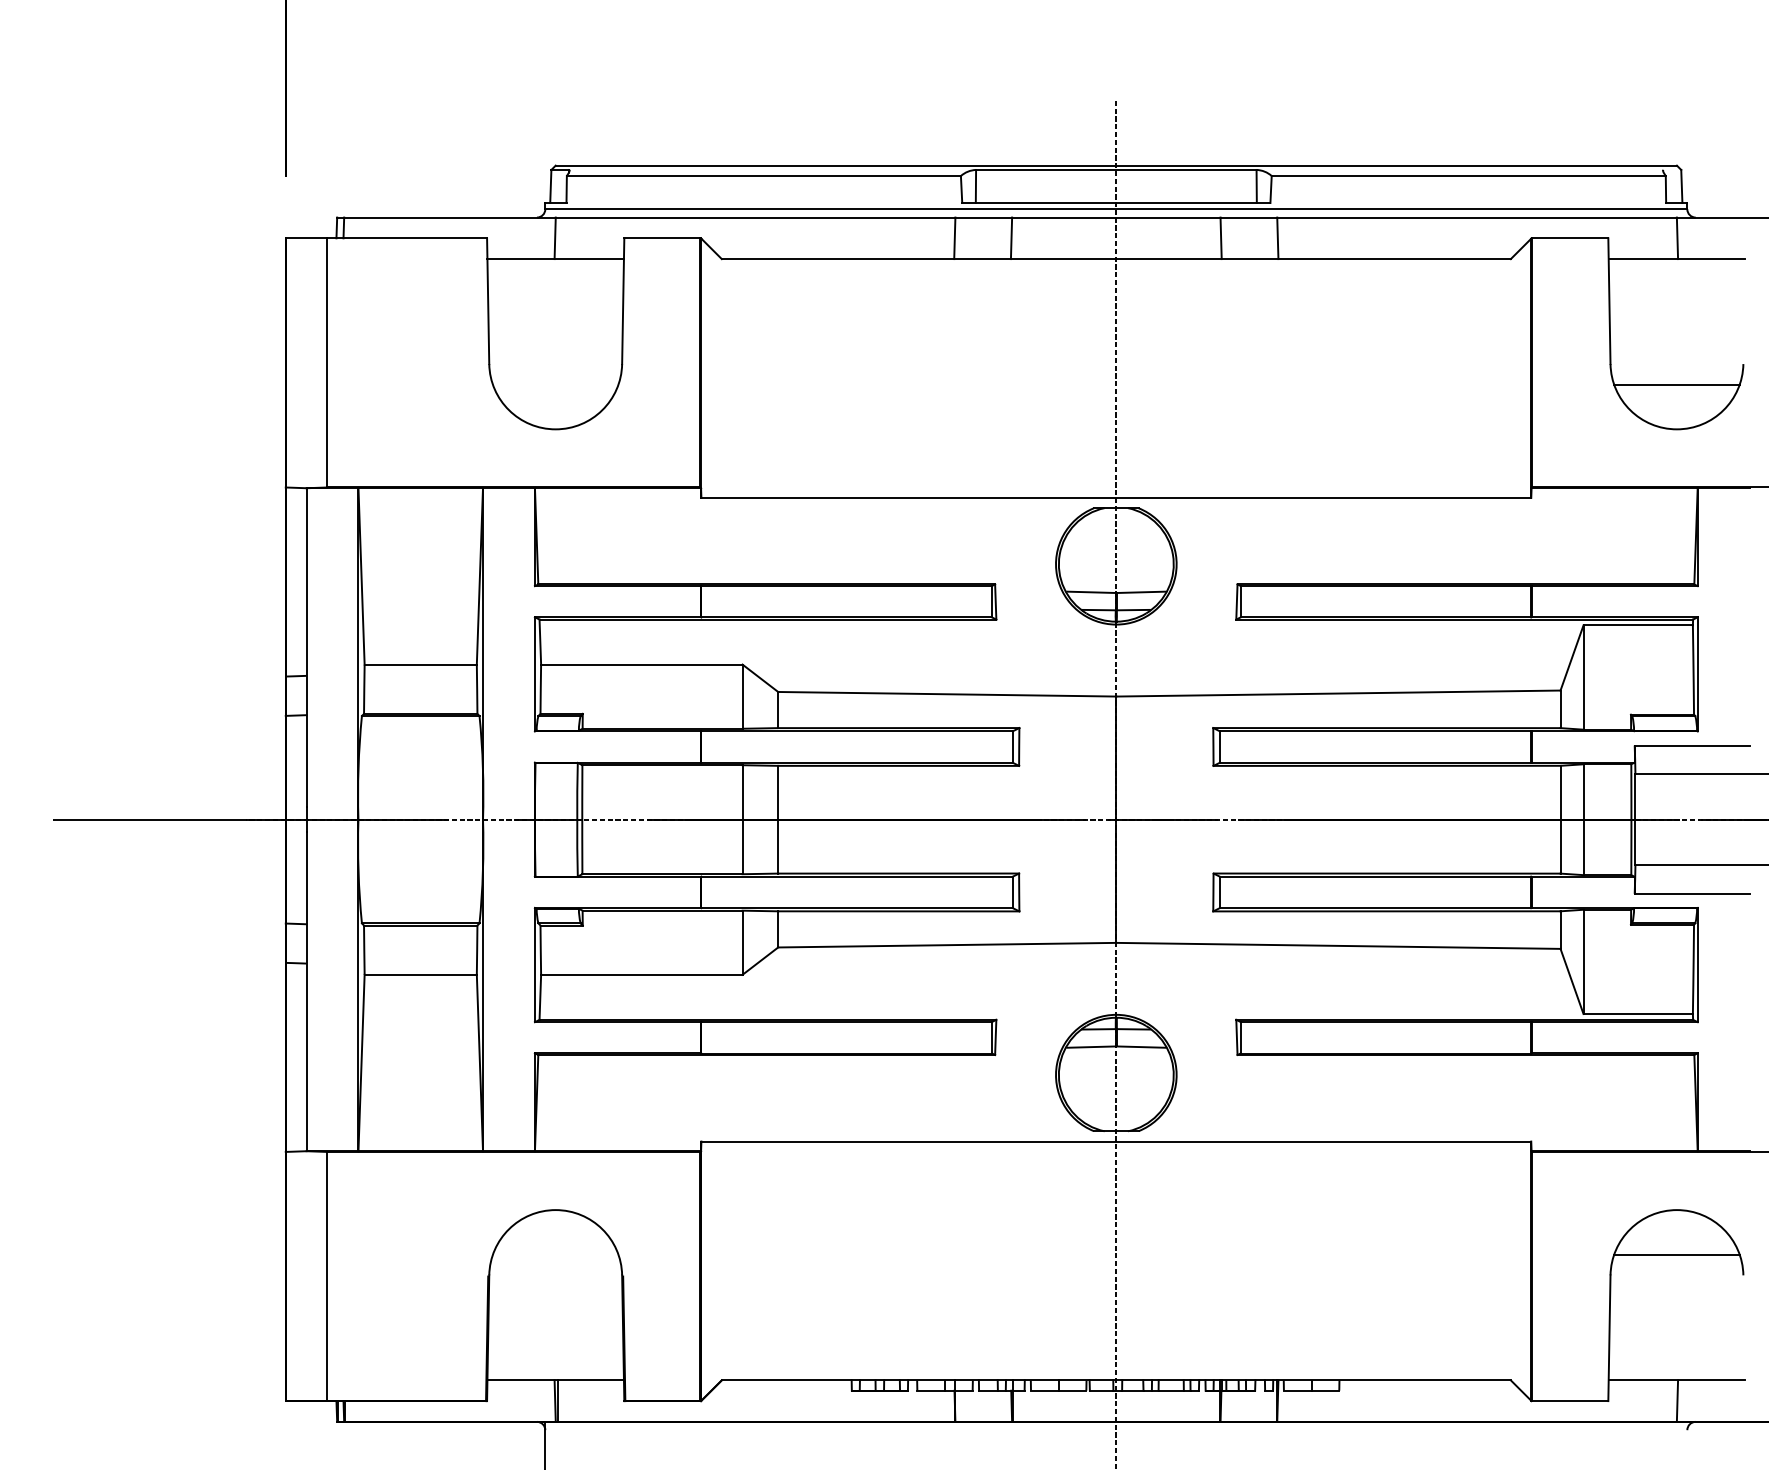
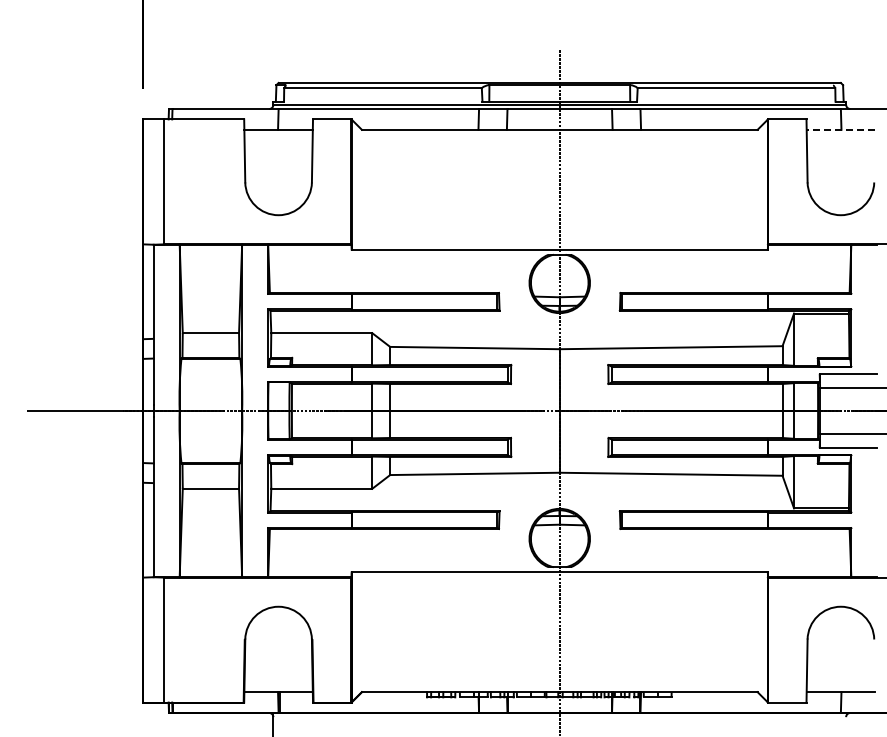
line: (1676, 258) -> (840, 129), solid -> dashed
line: (1676, 384) -> (840, 192), removed
line: (1676, 1255) -> (840, 629), removed

